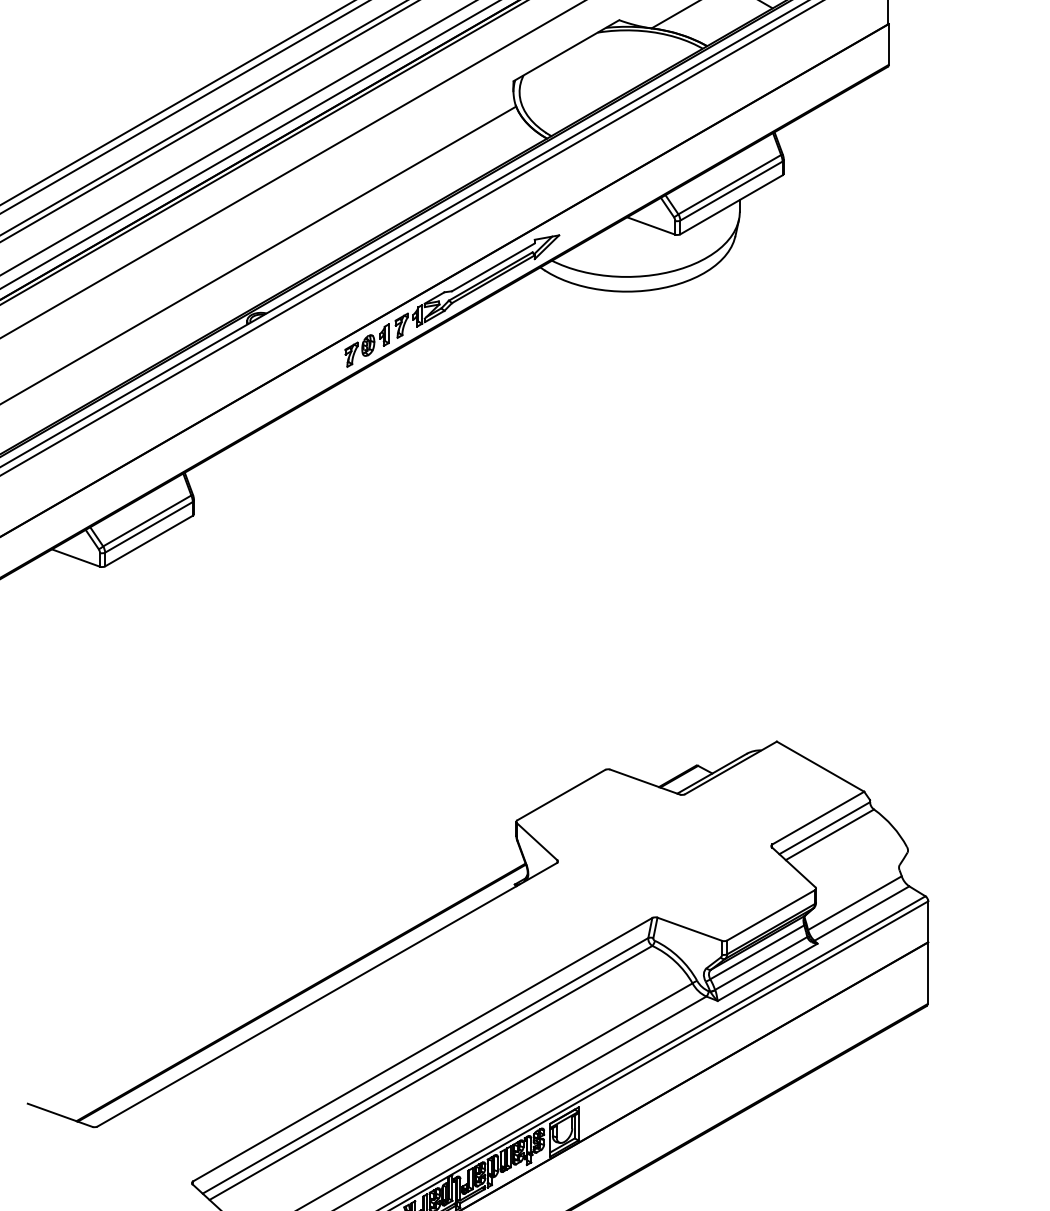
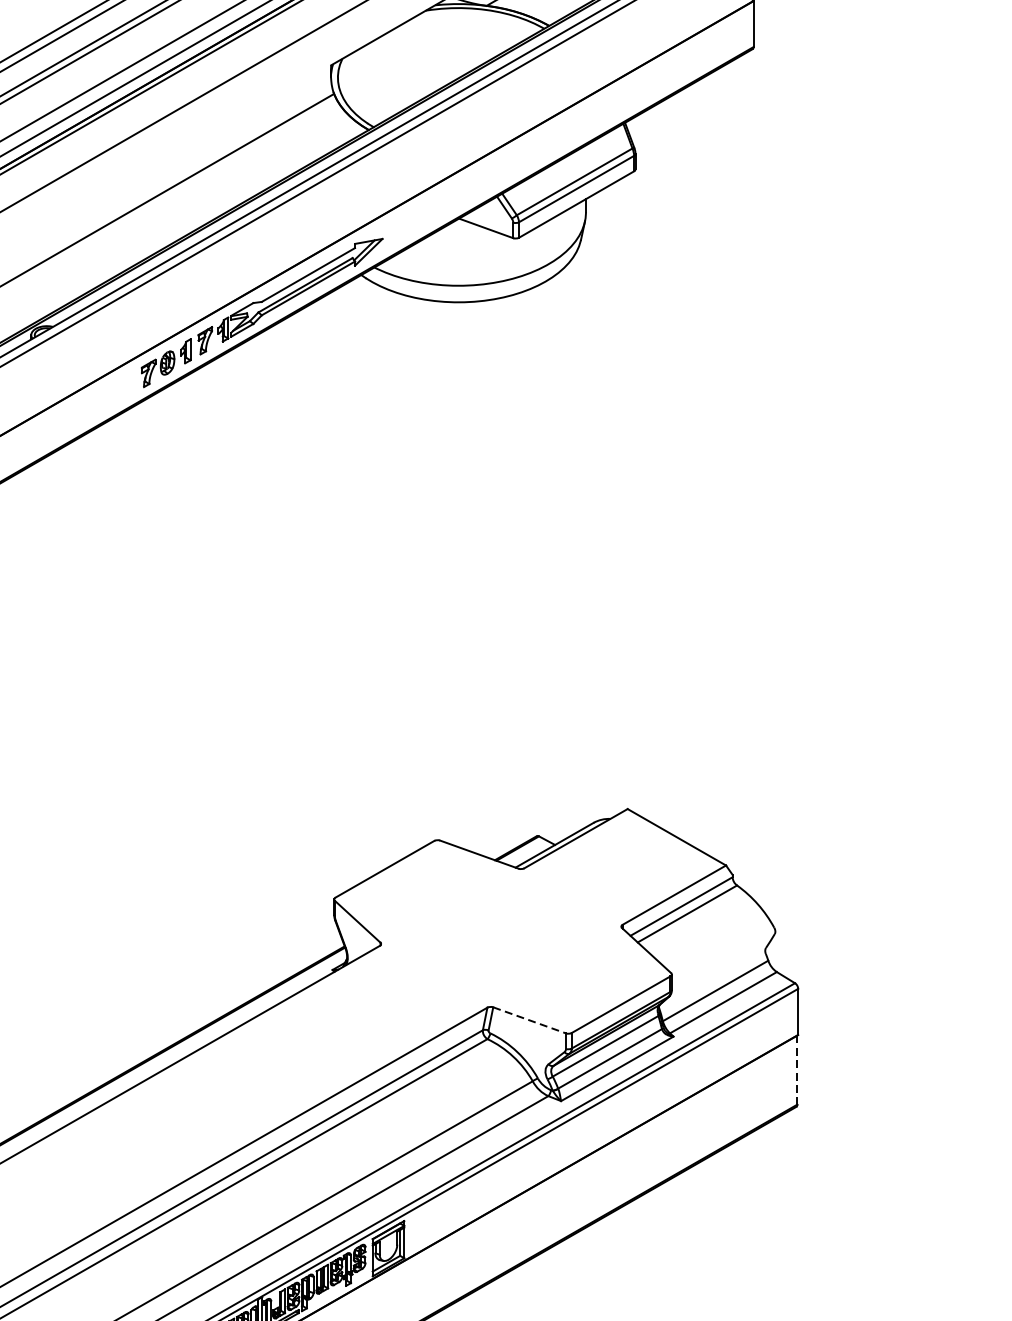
line: (690, 929) -> (530, 1020), solid -> dashed
line: (927, 973) -> (797, 1070), solid -> dashed

